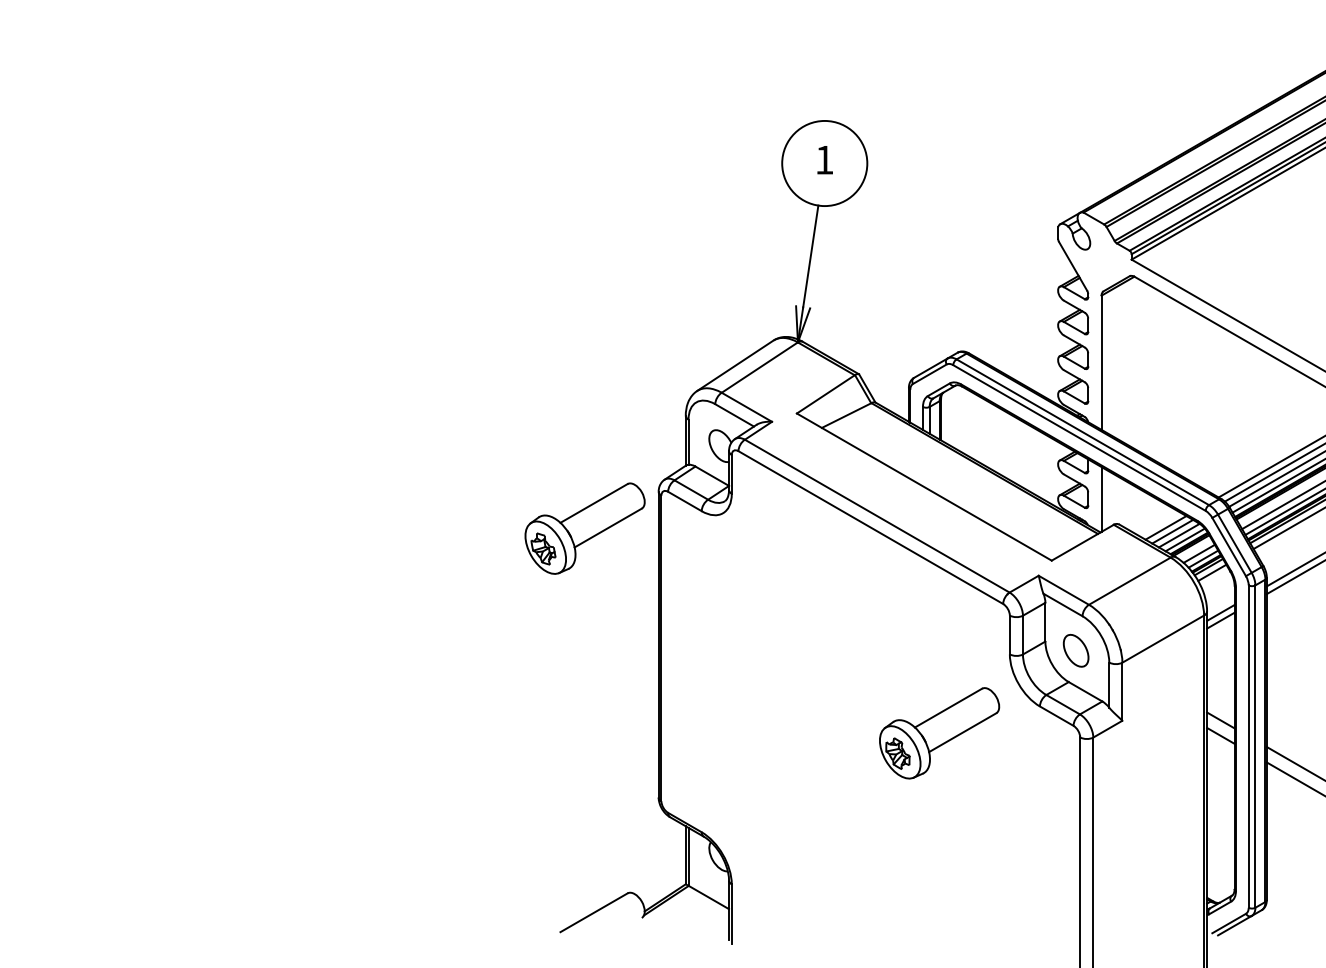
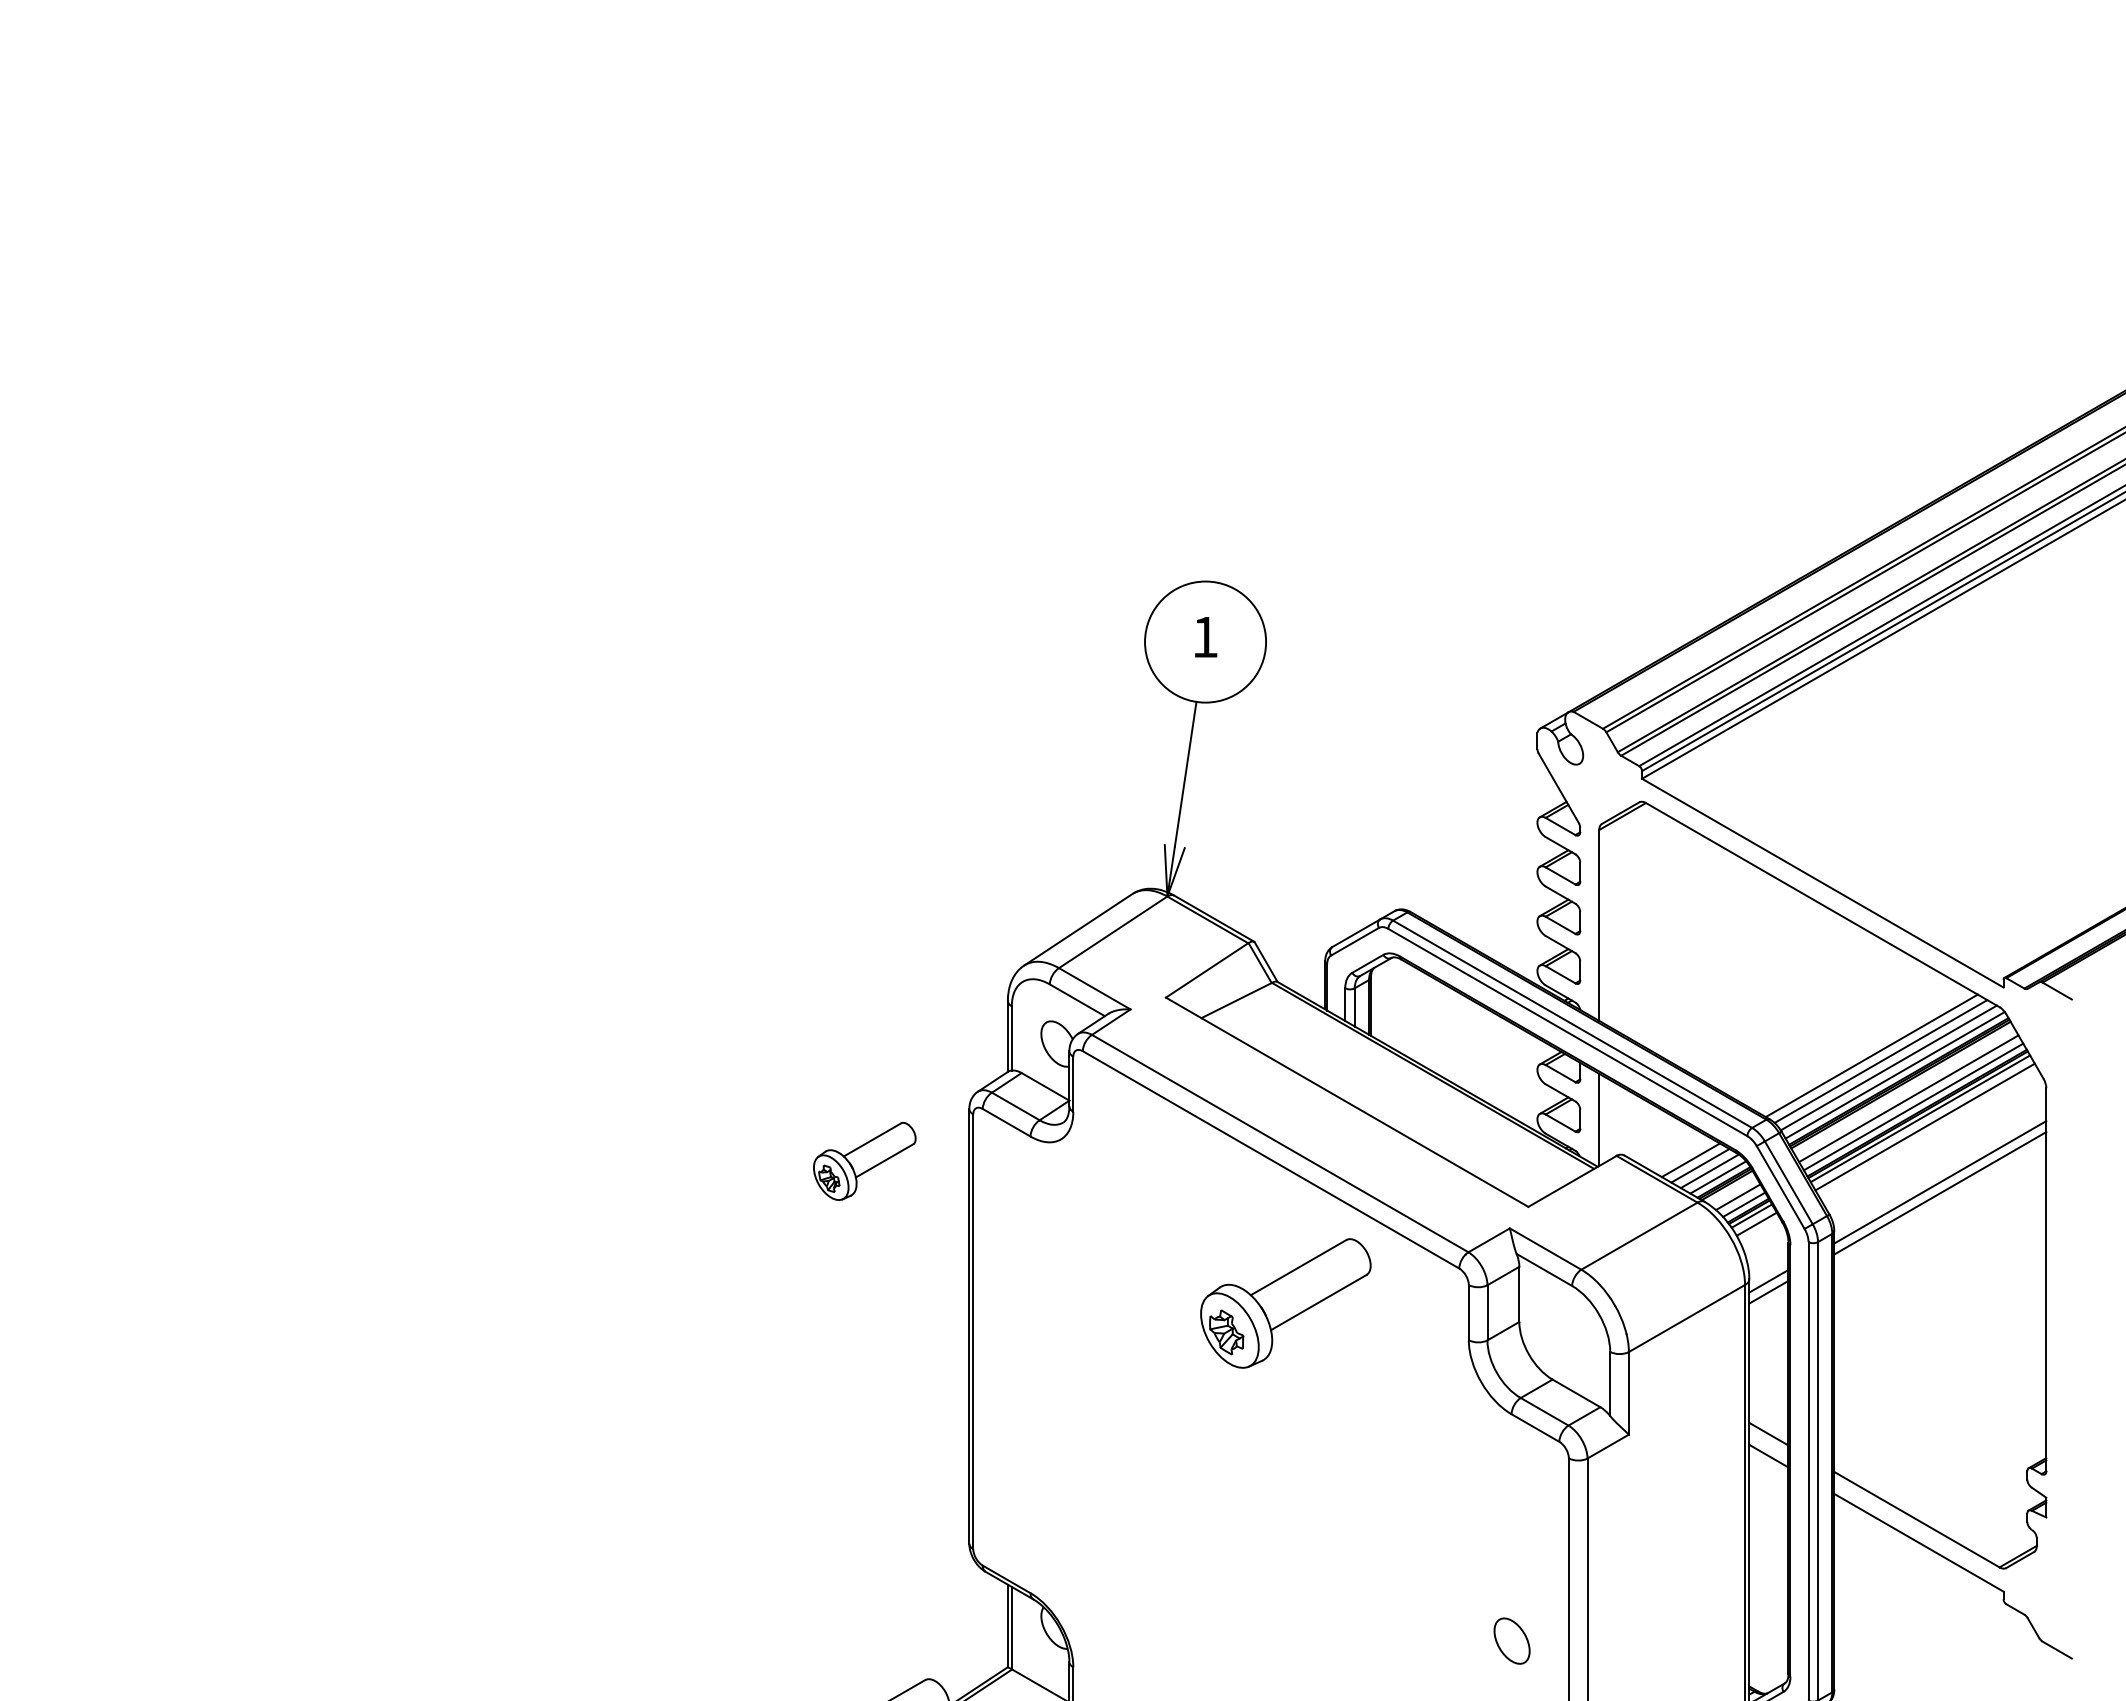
part: (584, 528) -> (864, 1161), size x0.6
part: (1075, 650) -> (1511, 1640), moved
part: (939, 733) -> (1285, 1303), moved

